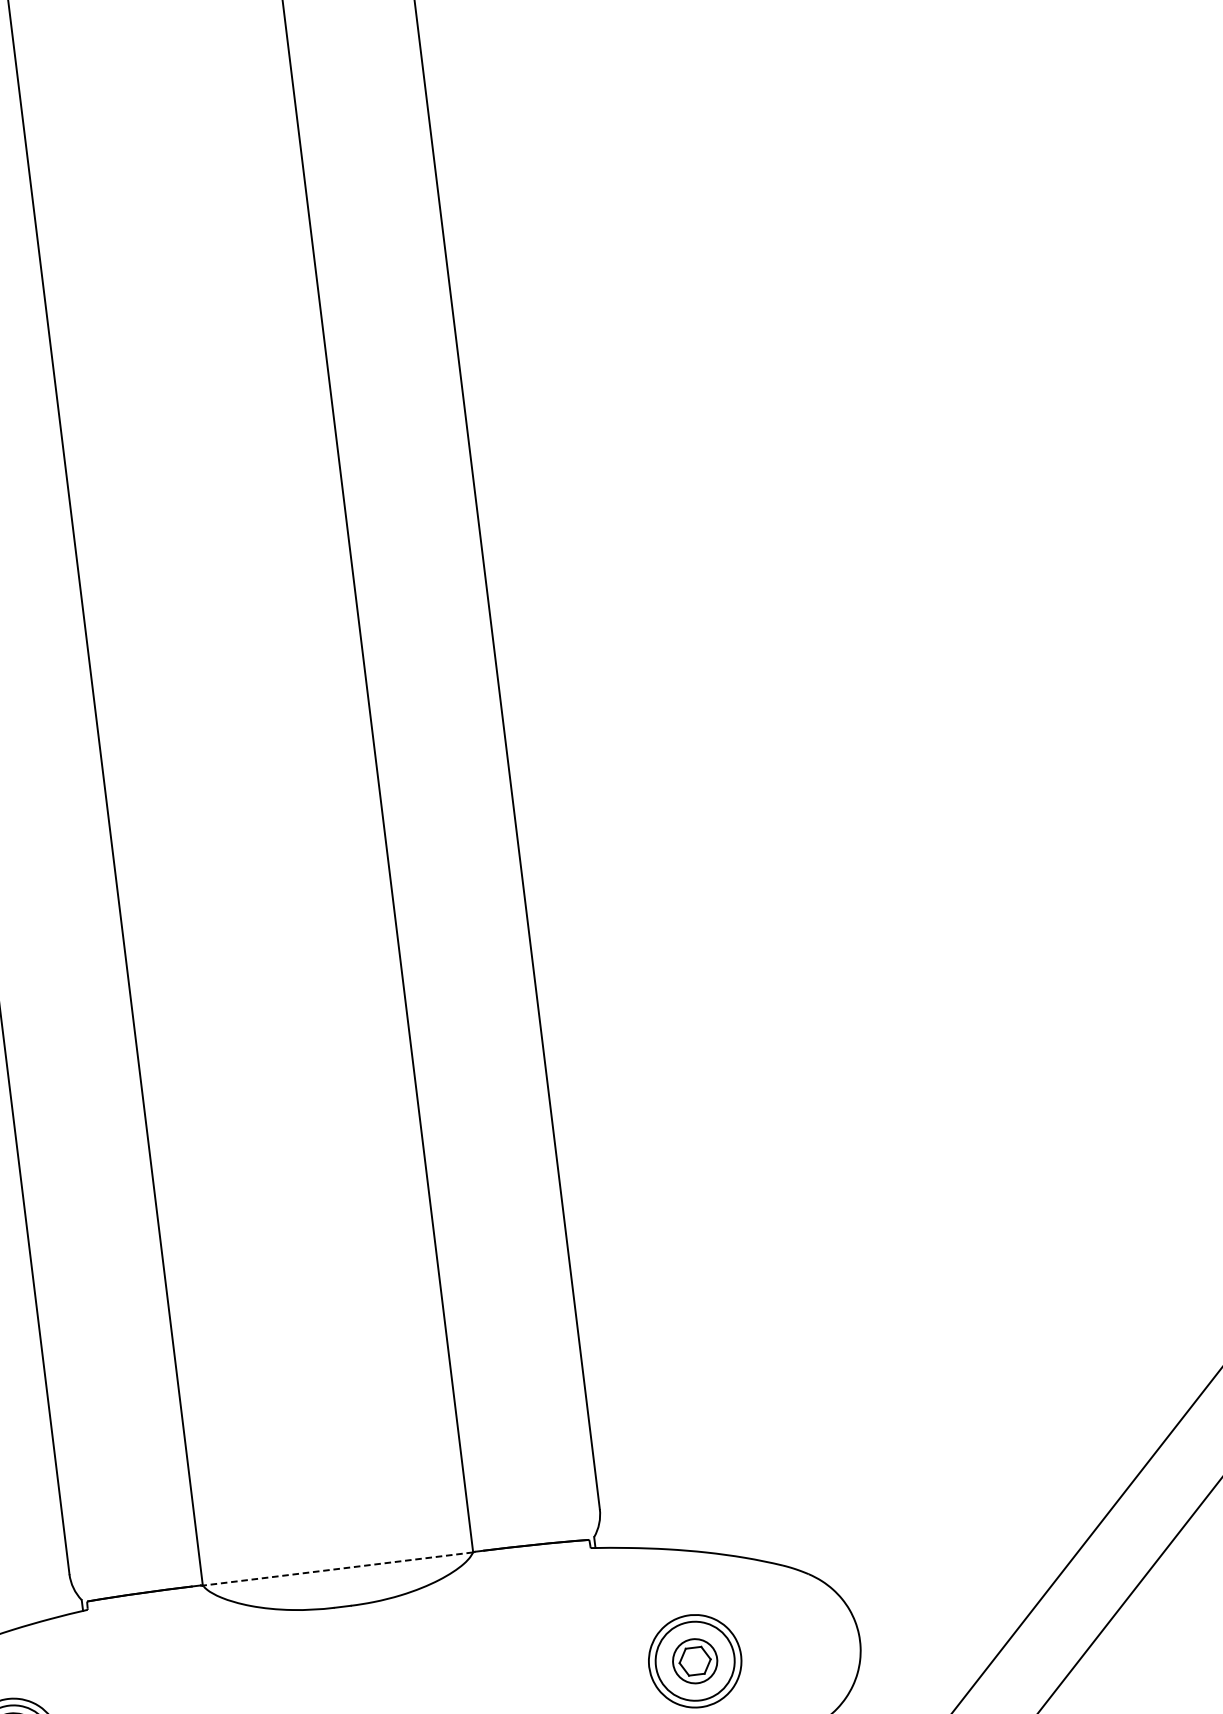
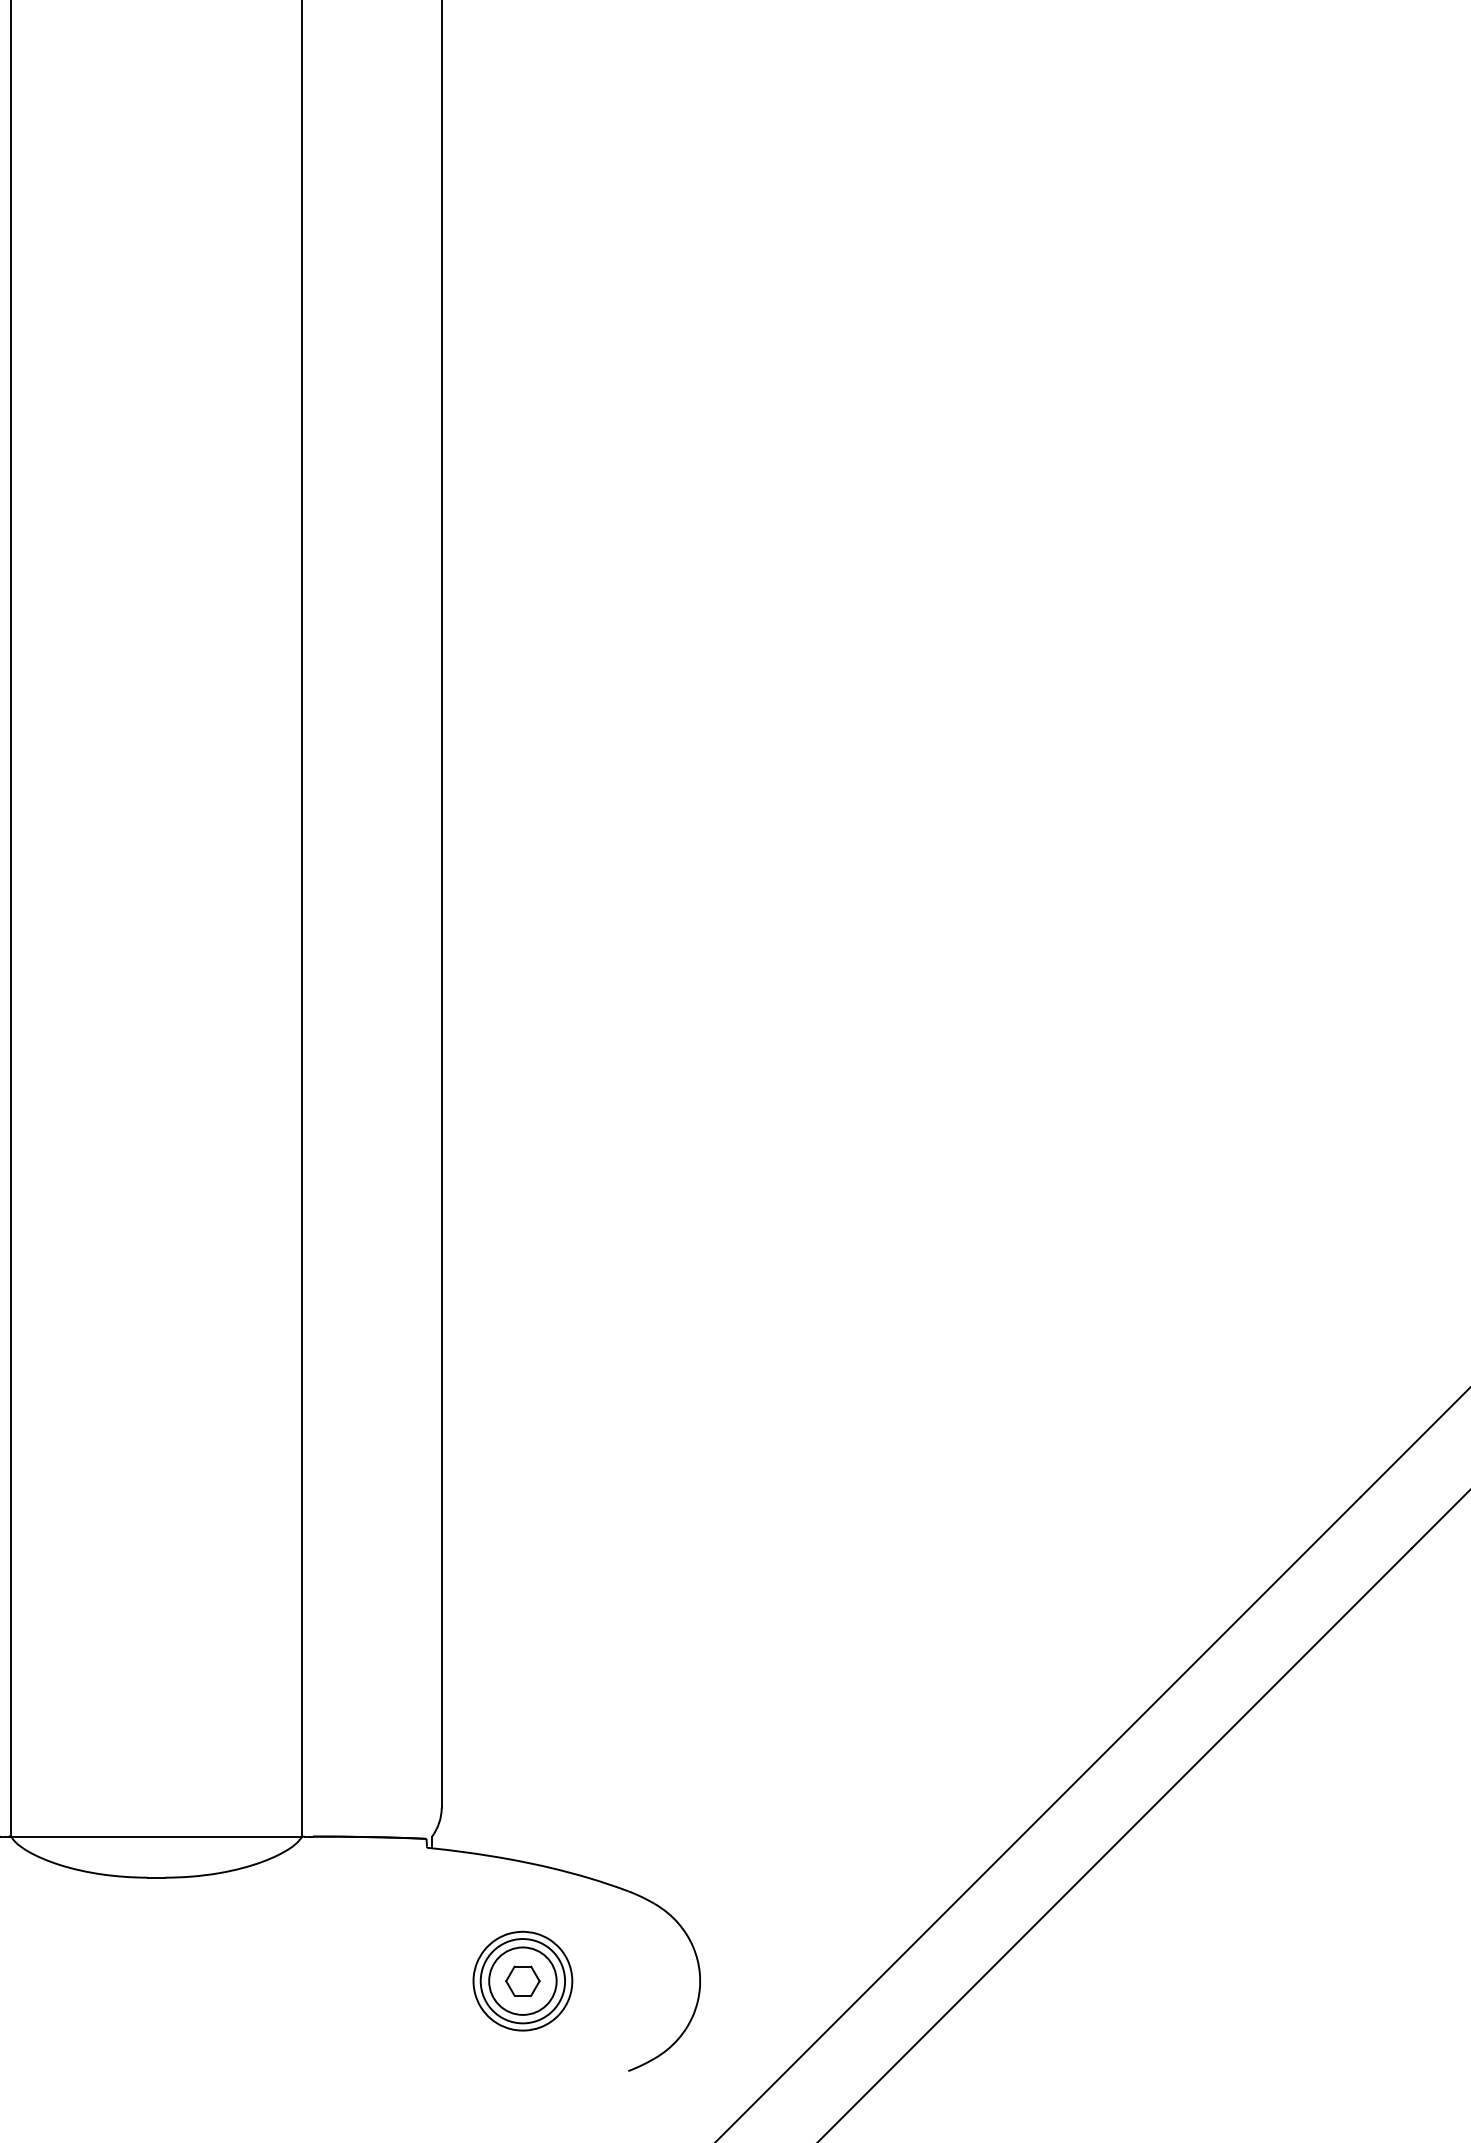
line: (337, 1569) -> (156, 1837), dashed -> solid
circle: (694, 1660) -> (522, 1980), size x1.43

